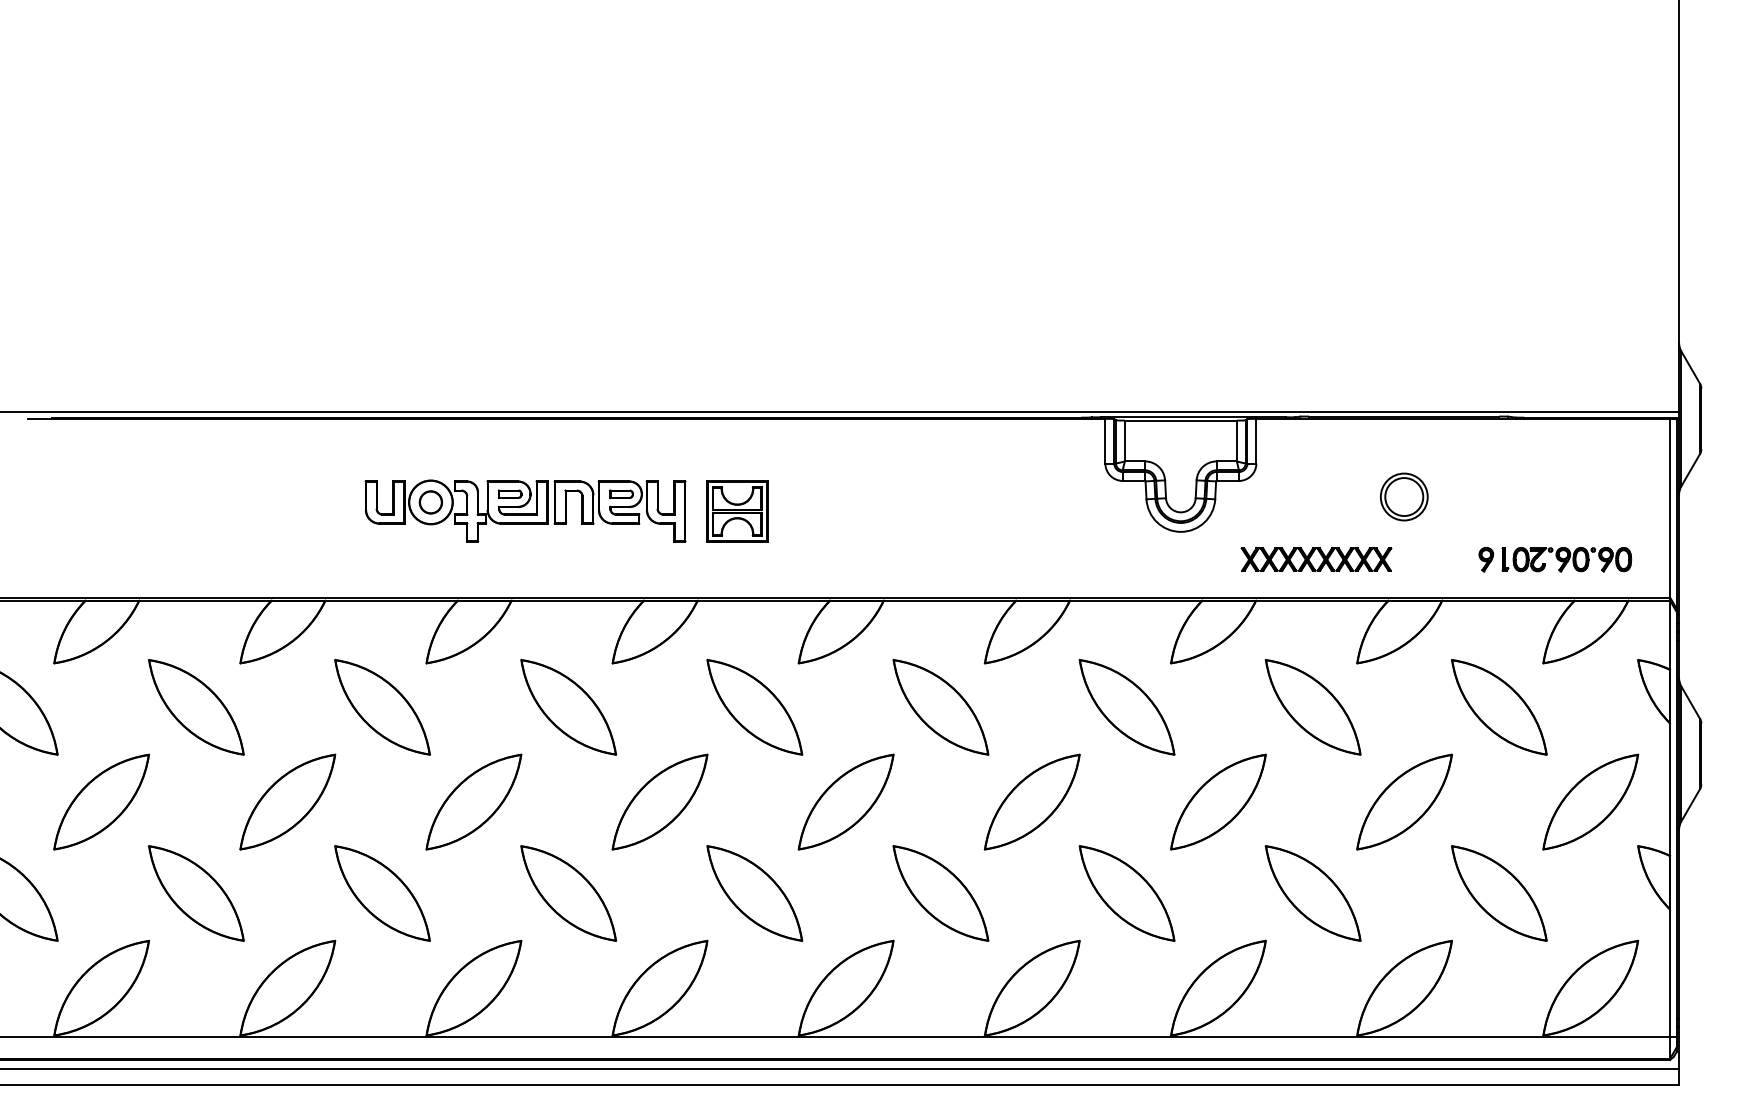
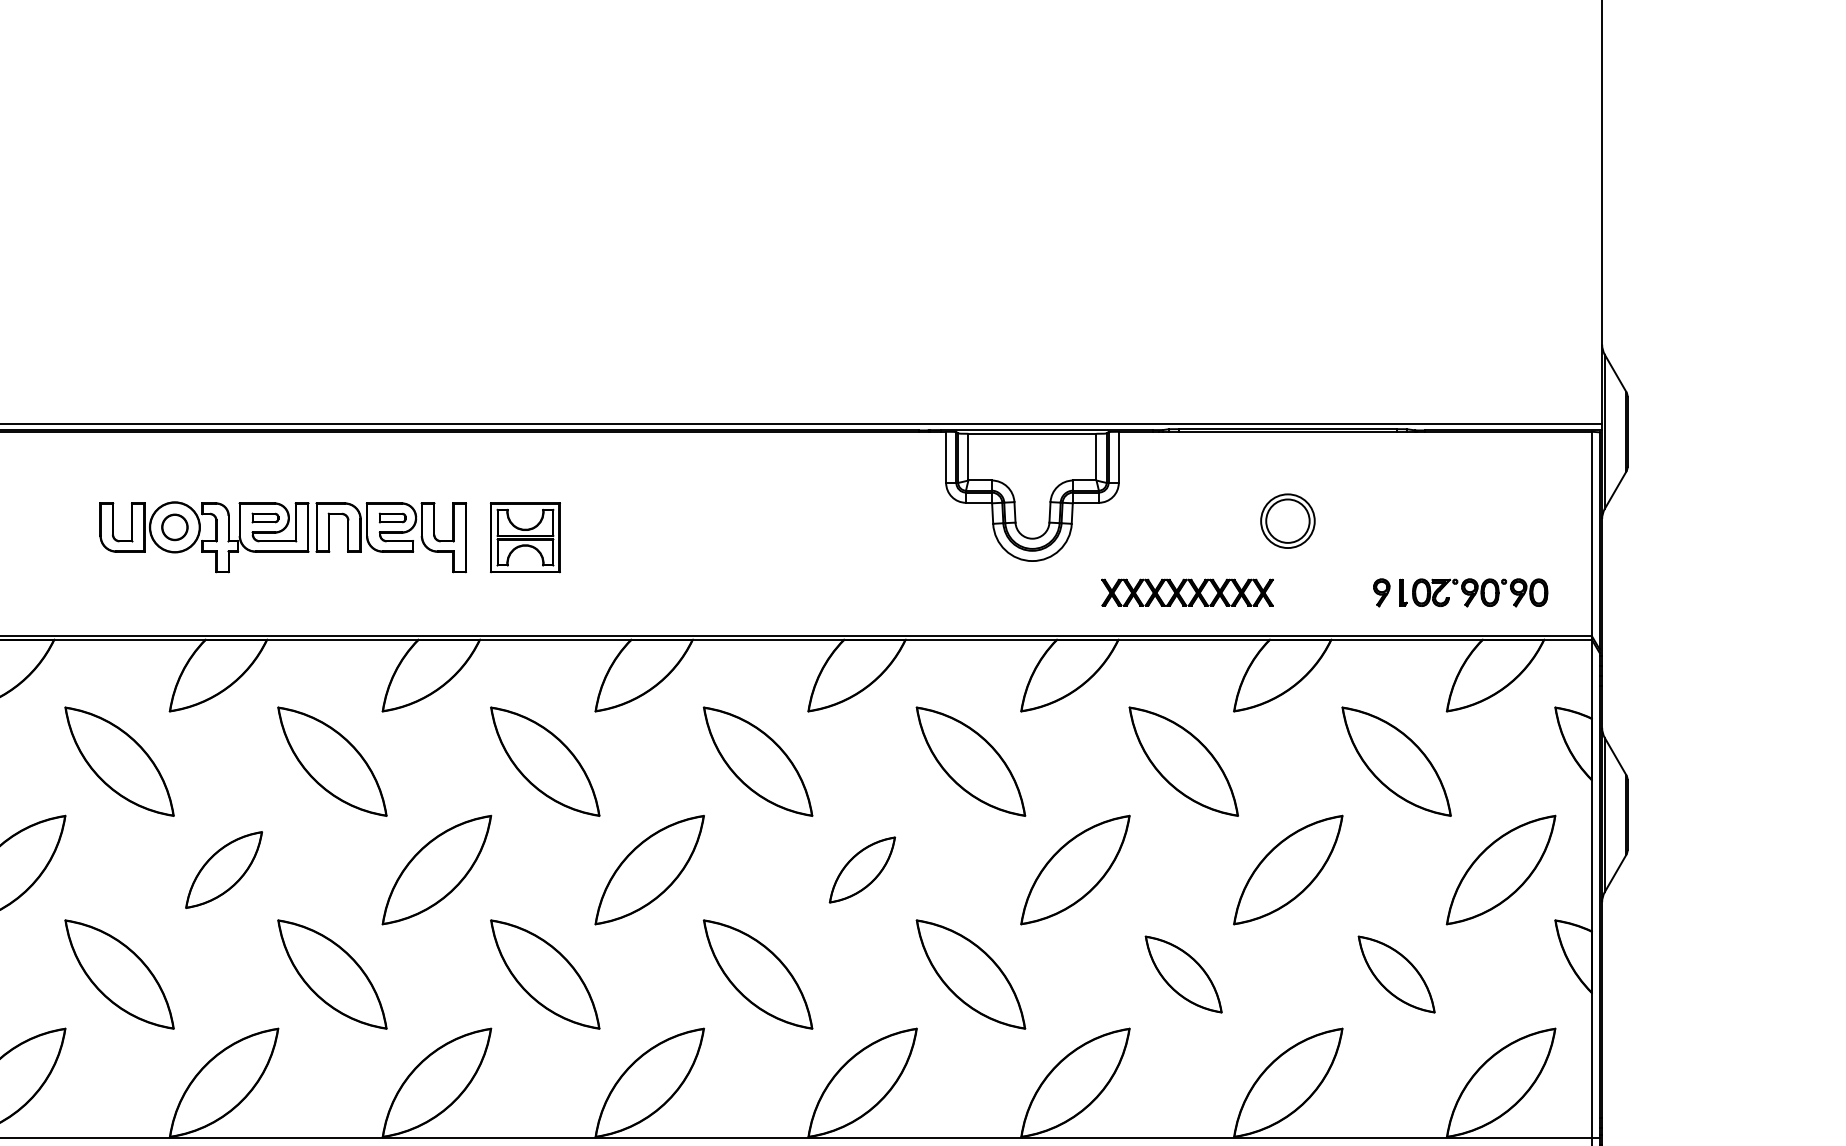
part: (473, 801) -> (223, 869), size x0.7
part: (1031, 801) -> (861, 869), size x0.6
part: (1312, 893) -> (1182, 974), size x0.7
part: (1499, 893) -> (1396, 974), size x0.7

